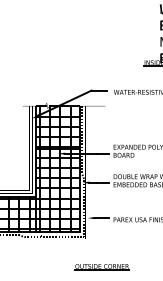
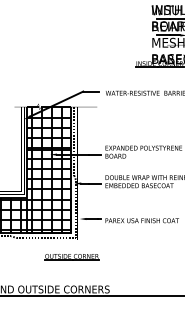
part: (101, 267) -> (71, 257), moved

